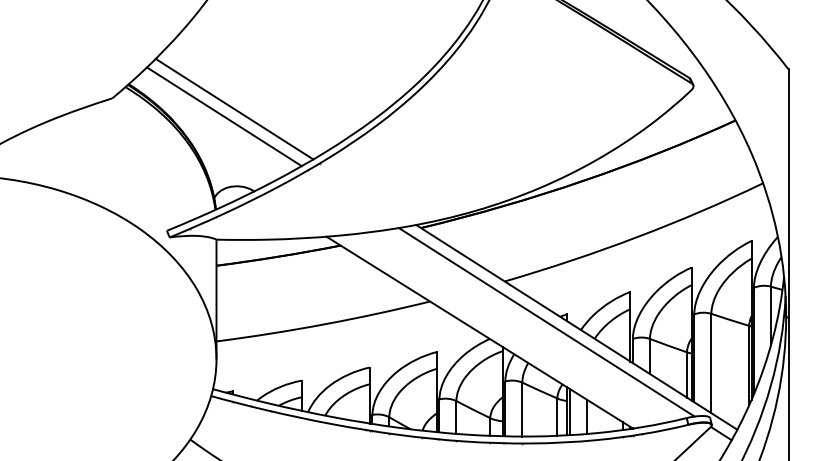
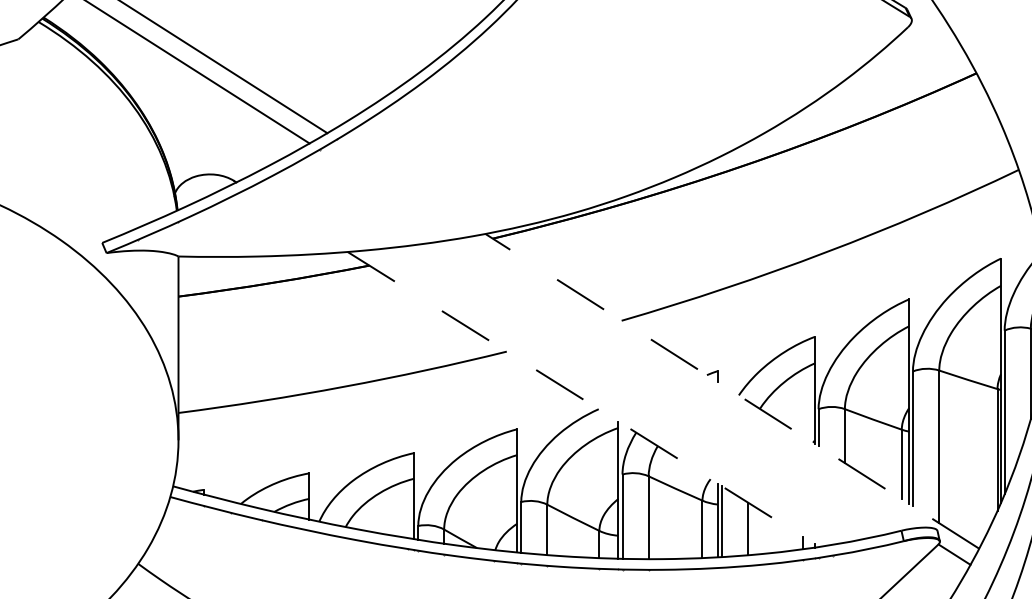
line: (546, 322) -> (685, 383), removed
line: (576, 327) -> (731, 391), solid -> dashed
line: (479, 332) -> (582, 399), solid -> dashed

